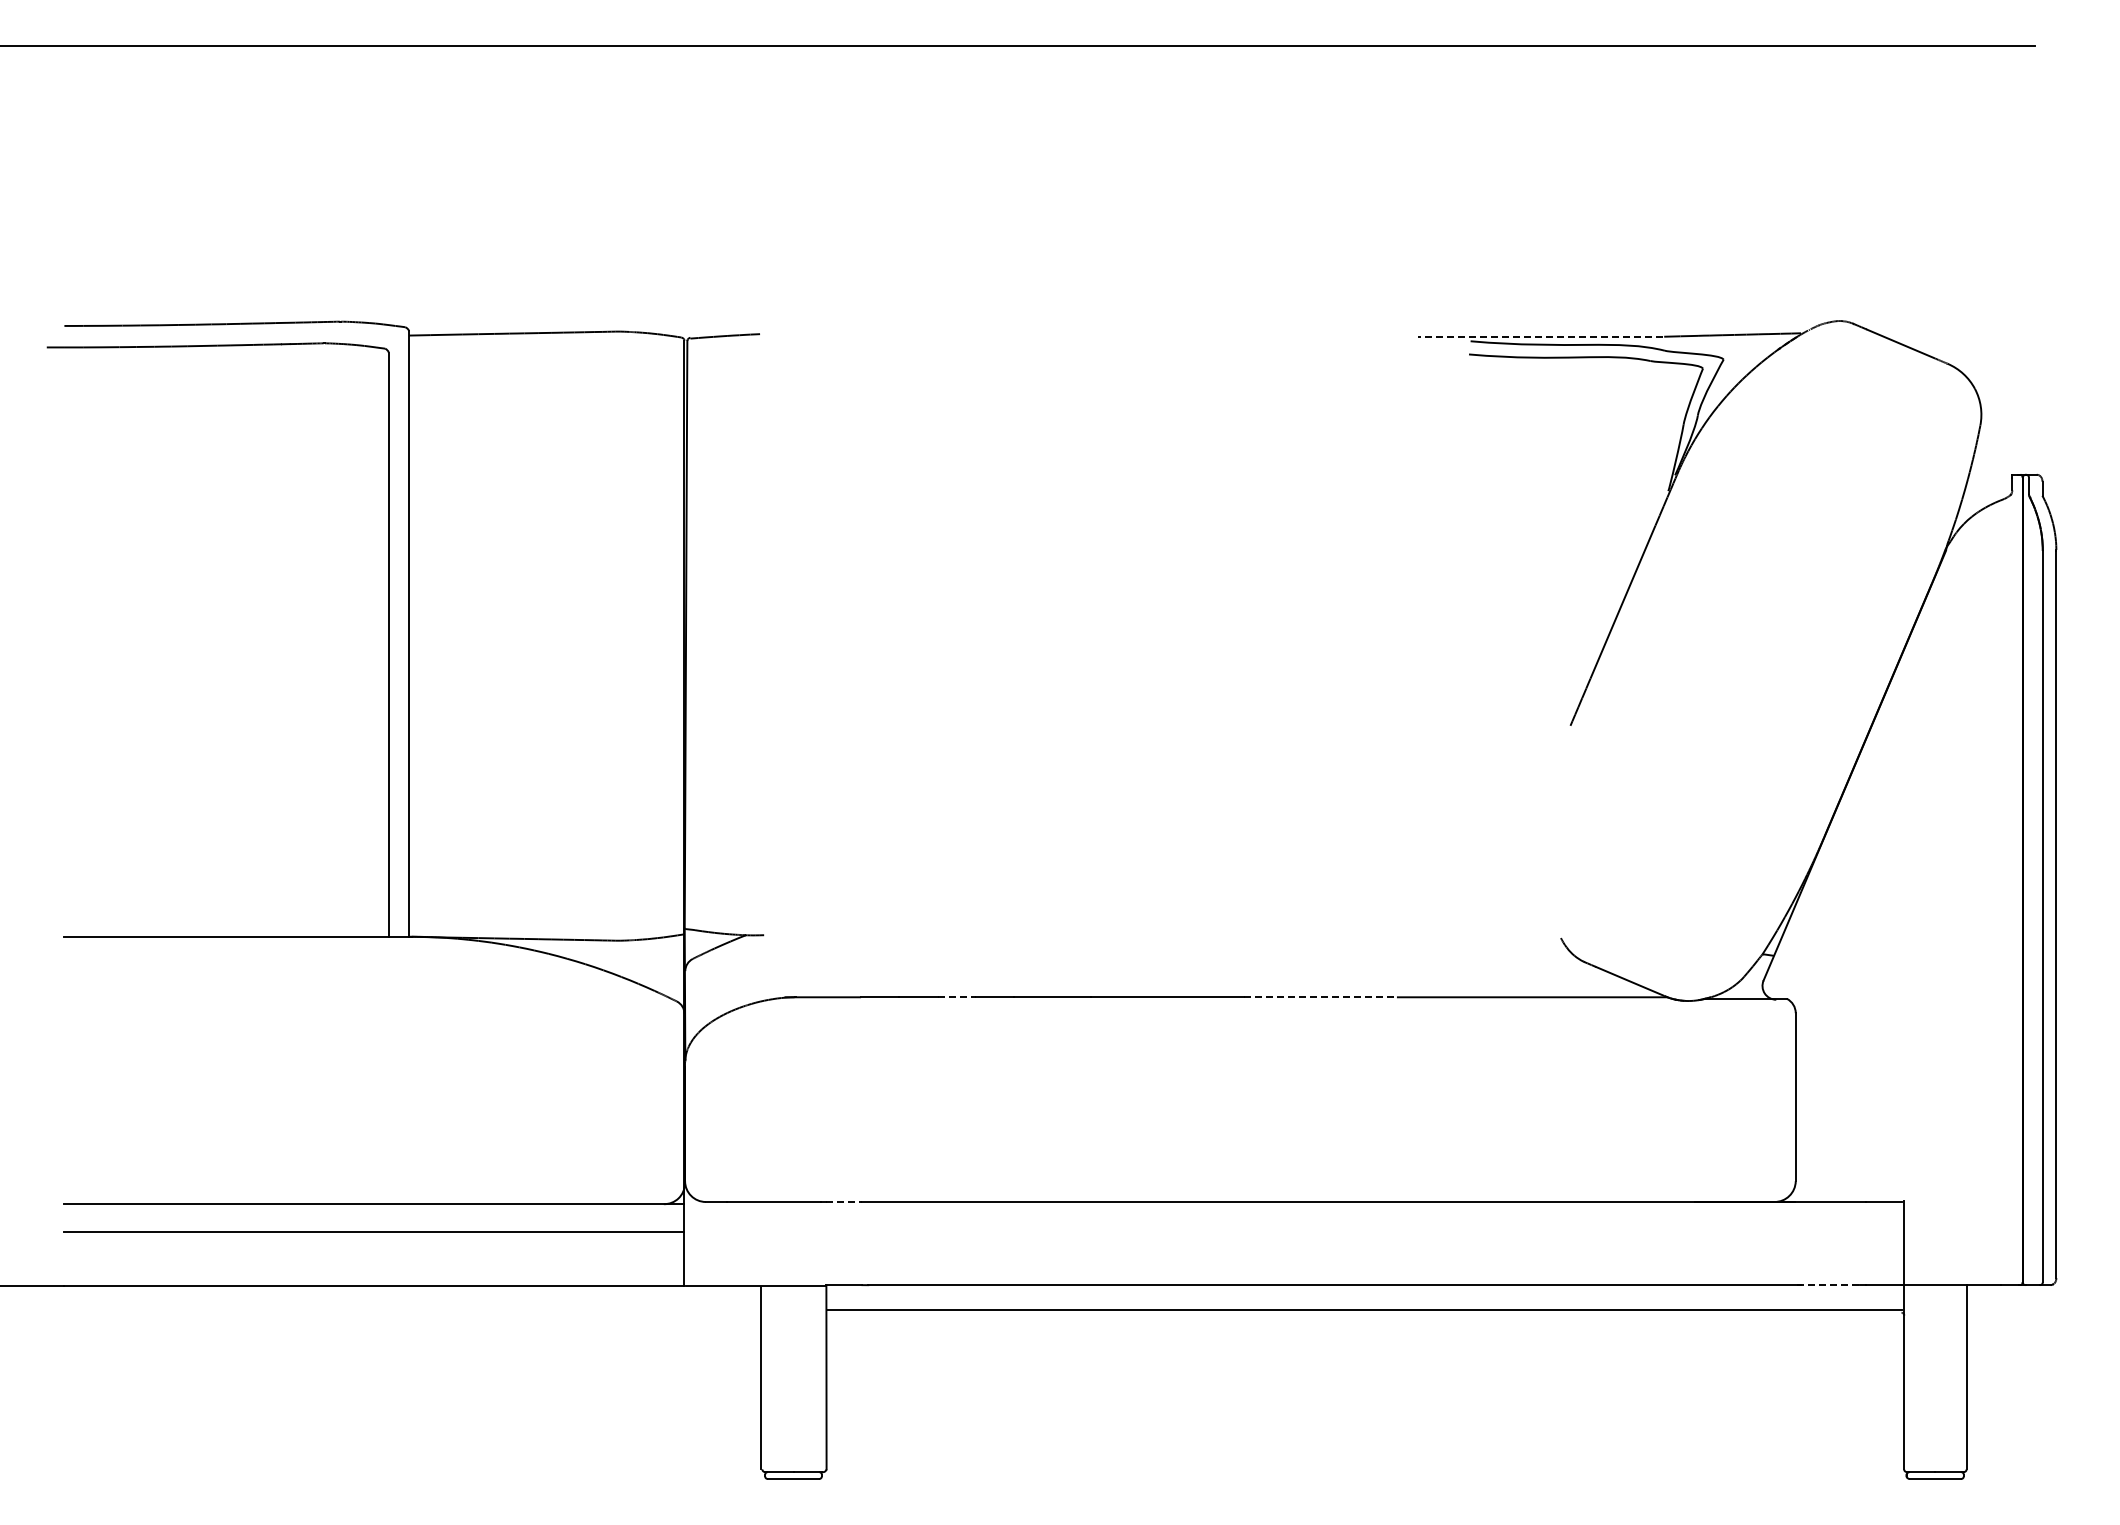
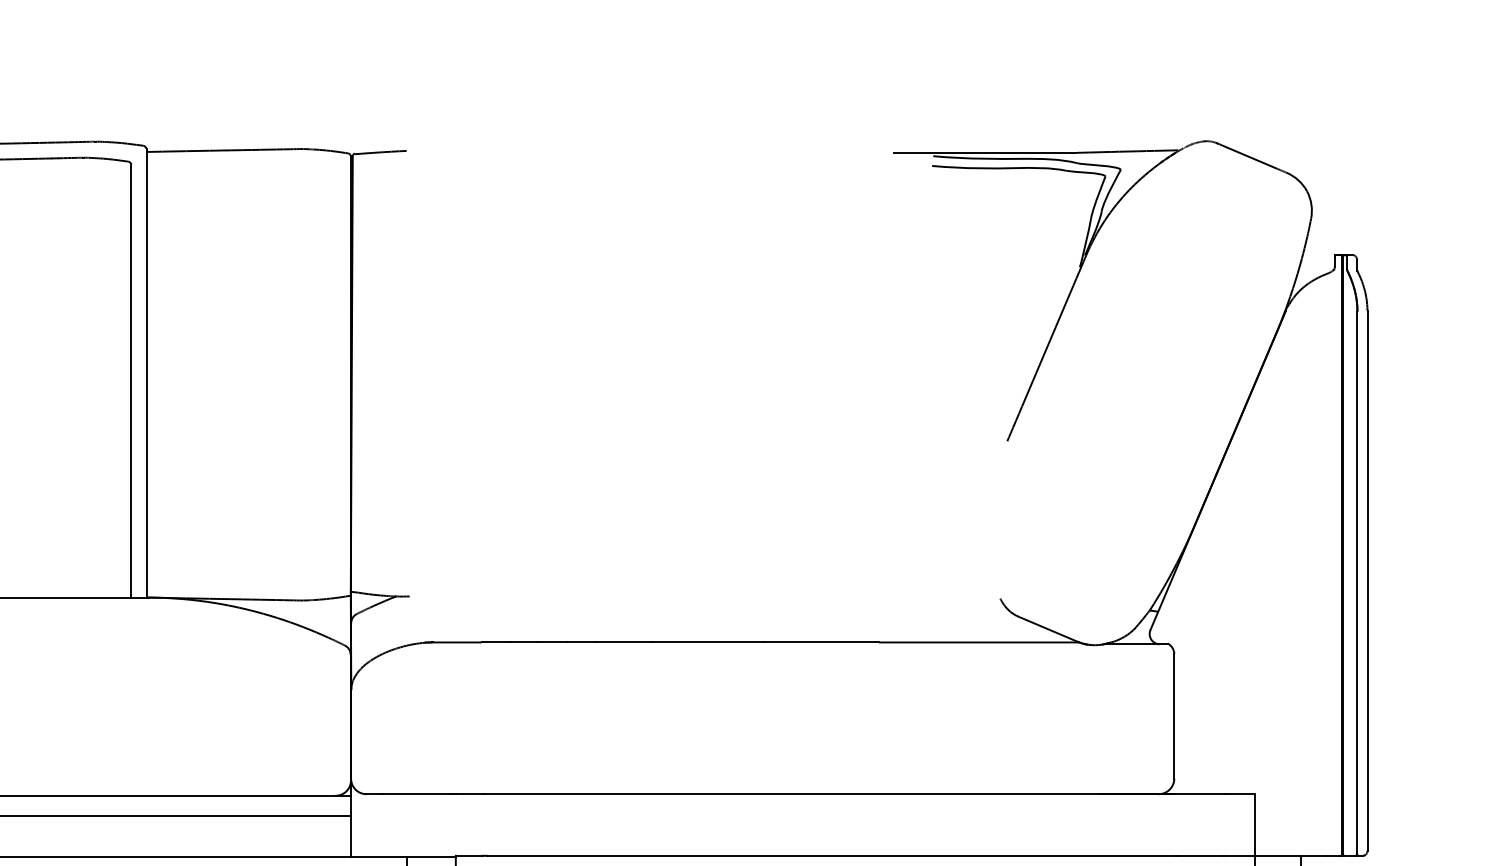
line: (1540, 336) -> (985, 152), dashed -> solid
line: (957, 997) -> (552, 642), dashed -> solid
line: (1320, 997) -> (822, 642), dashed -> solid
line: (844, 1202) -> (469, 794), dashed -> solid
line: (1828, 1285) -> (1198, 856), dashed -> solid

